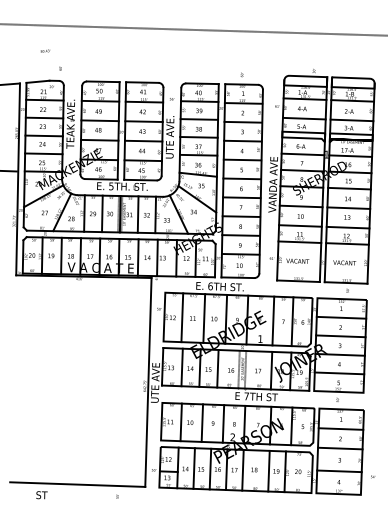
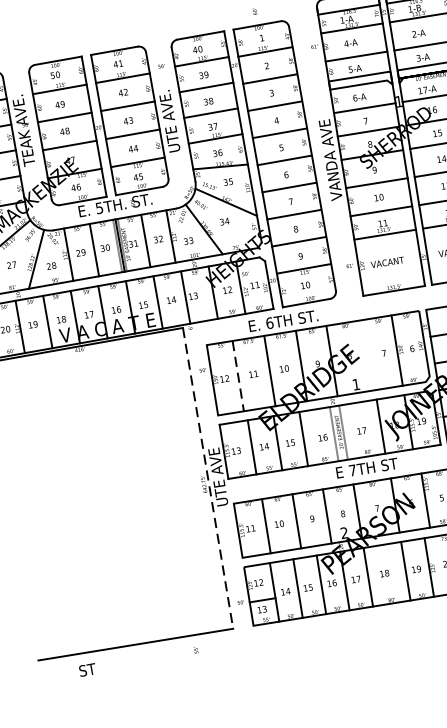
line: (182, 318) -> (238, 377), solid -> dashed
line: (273, 320) -> (369, 354), removed
line: (148, 382) -> (208, 478), solid -> dashed

